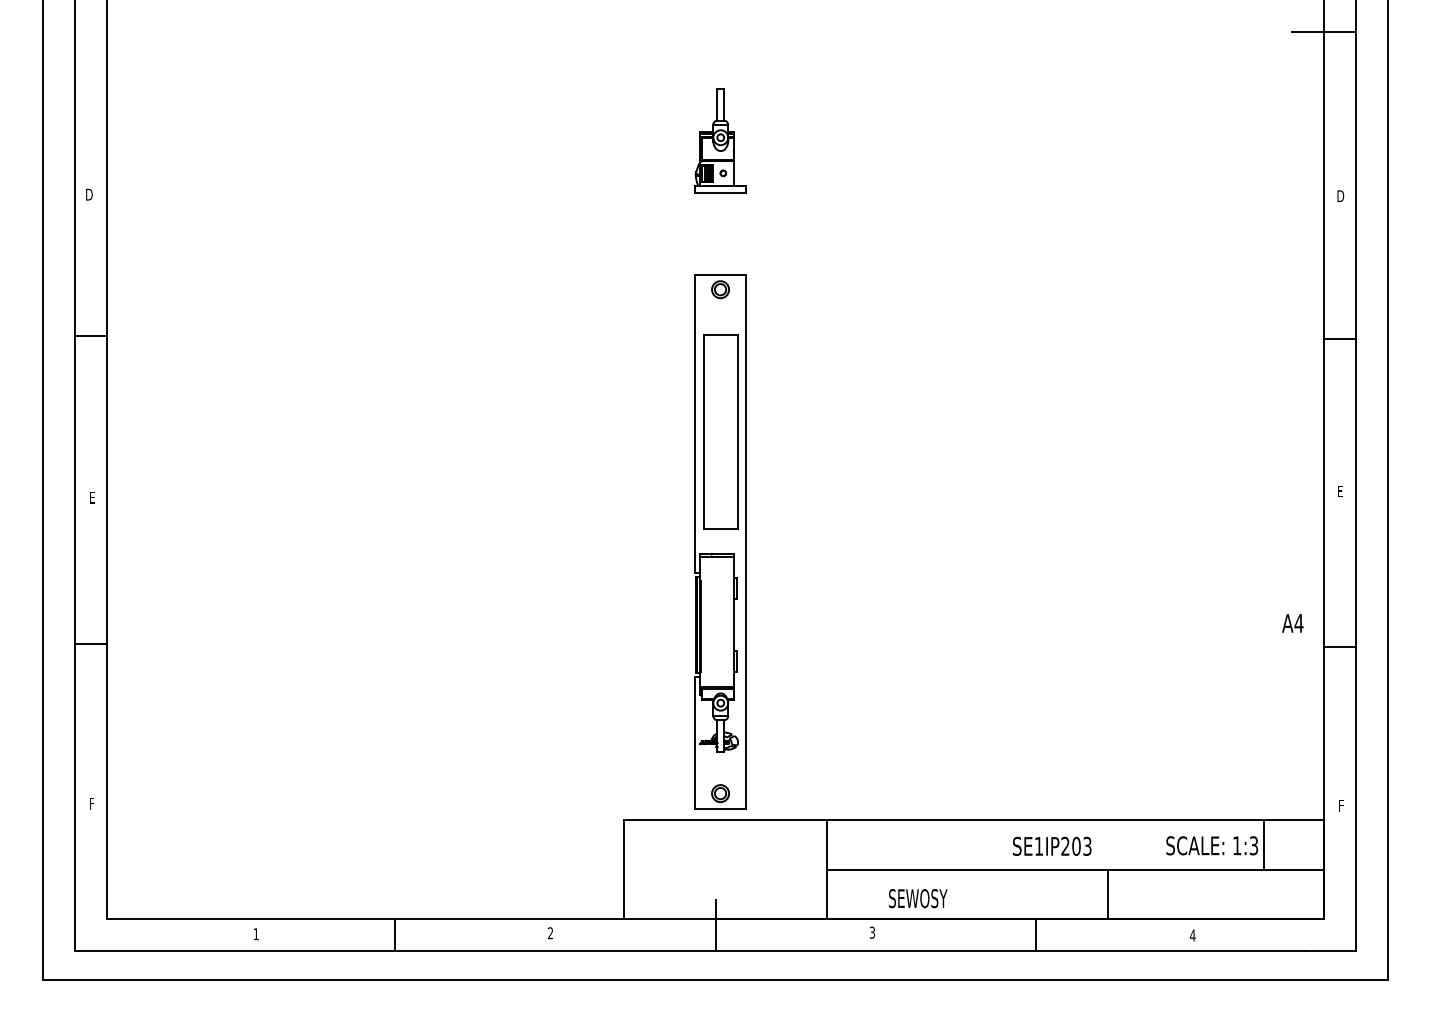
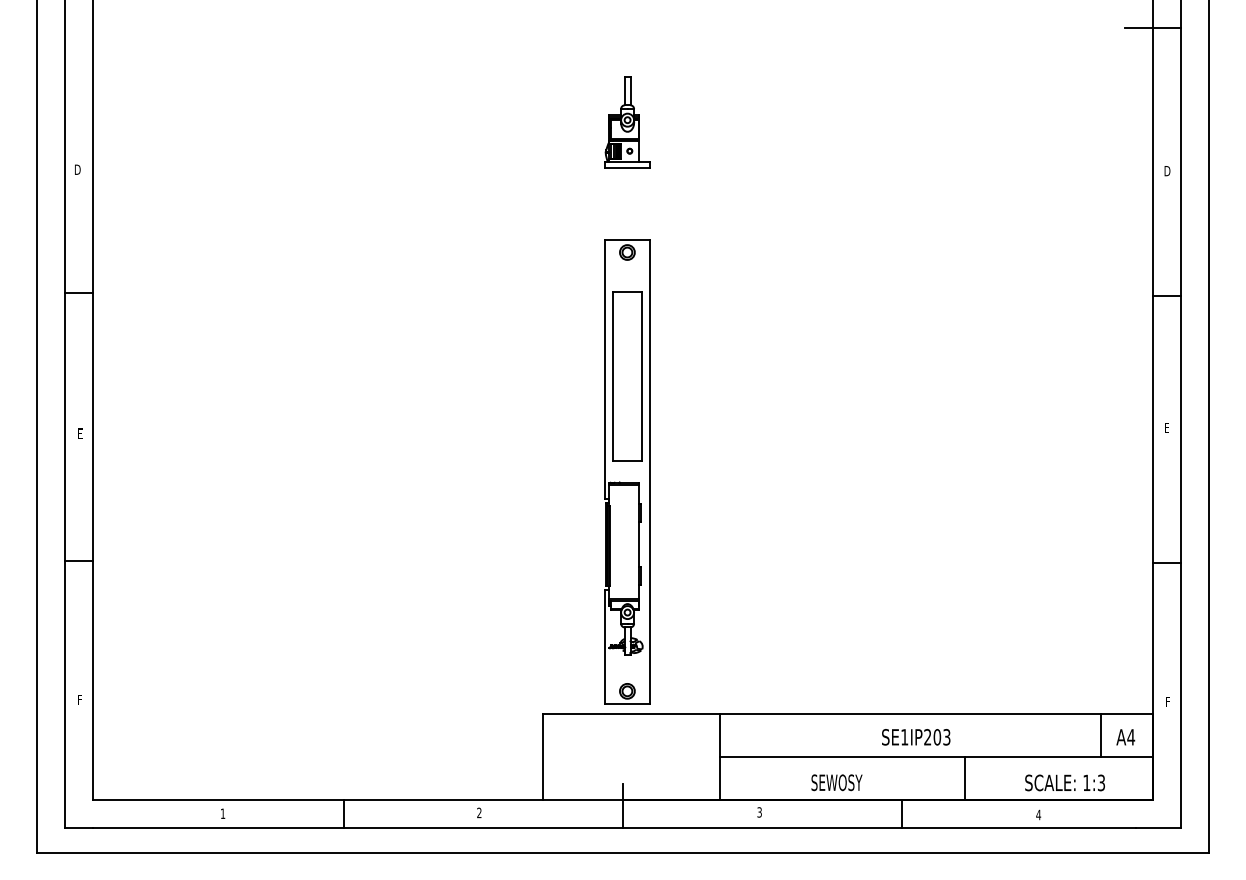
text: (1292, 623) -> (1125, 737), moved
text: (1211, 845) -> (1064, 782), moved
text: (918, 898) -> (837, 782), moved

